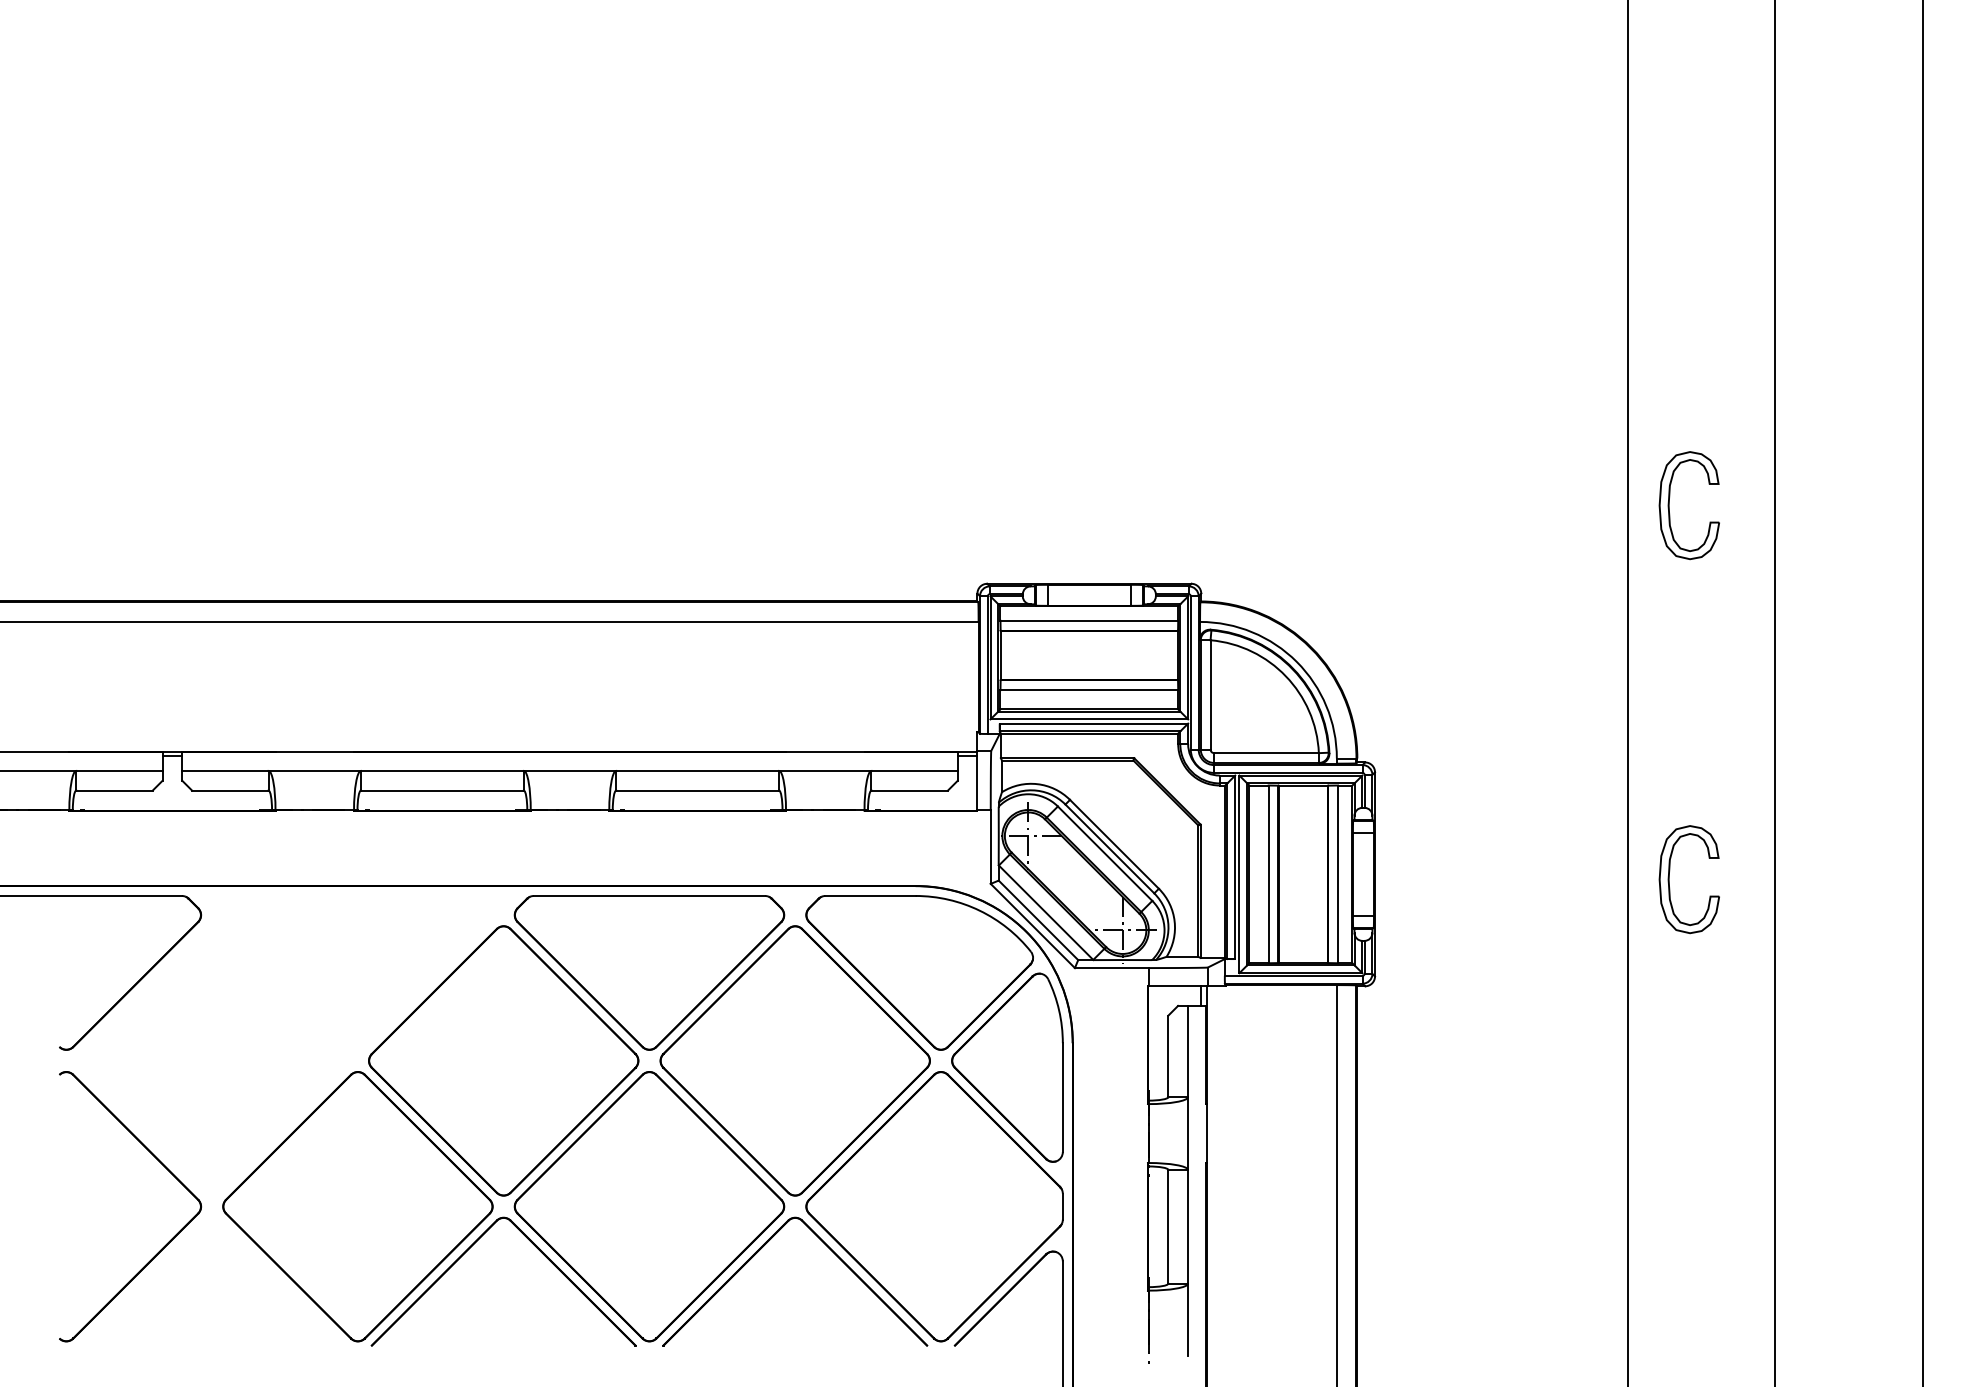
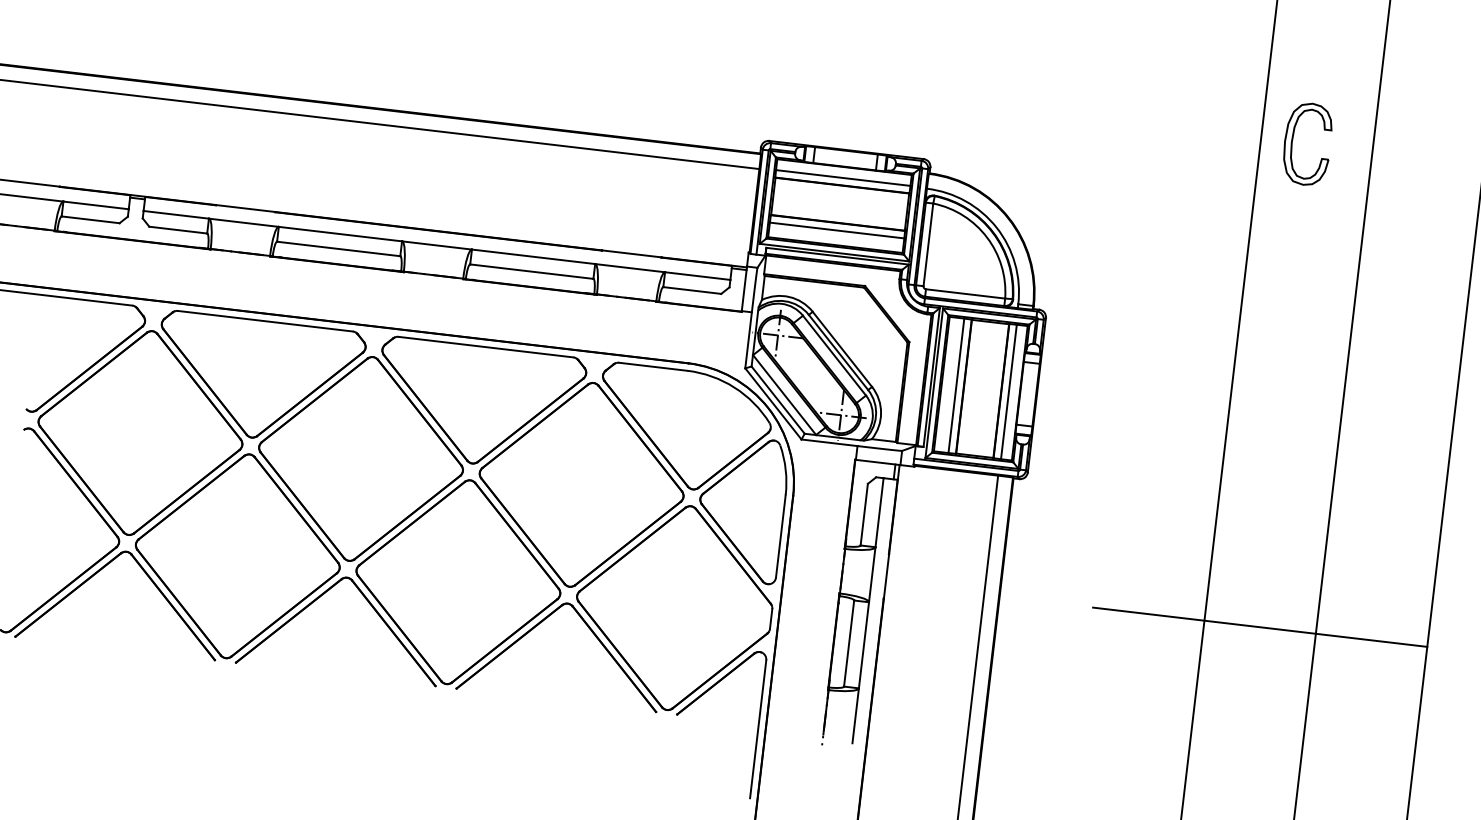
part: (1669, 879) -> (1259, 425), removed
part: (284, 1045) -> (196, 427), added
line: (1701, 1142) -> (1260, 627), added
part: (245, 1248) -> (149, 577), added

